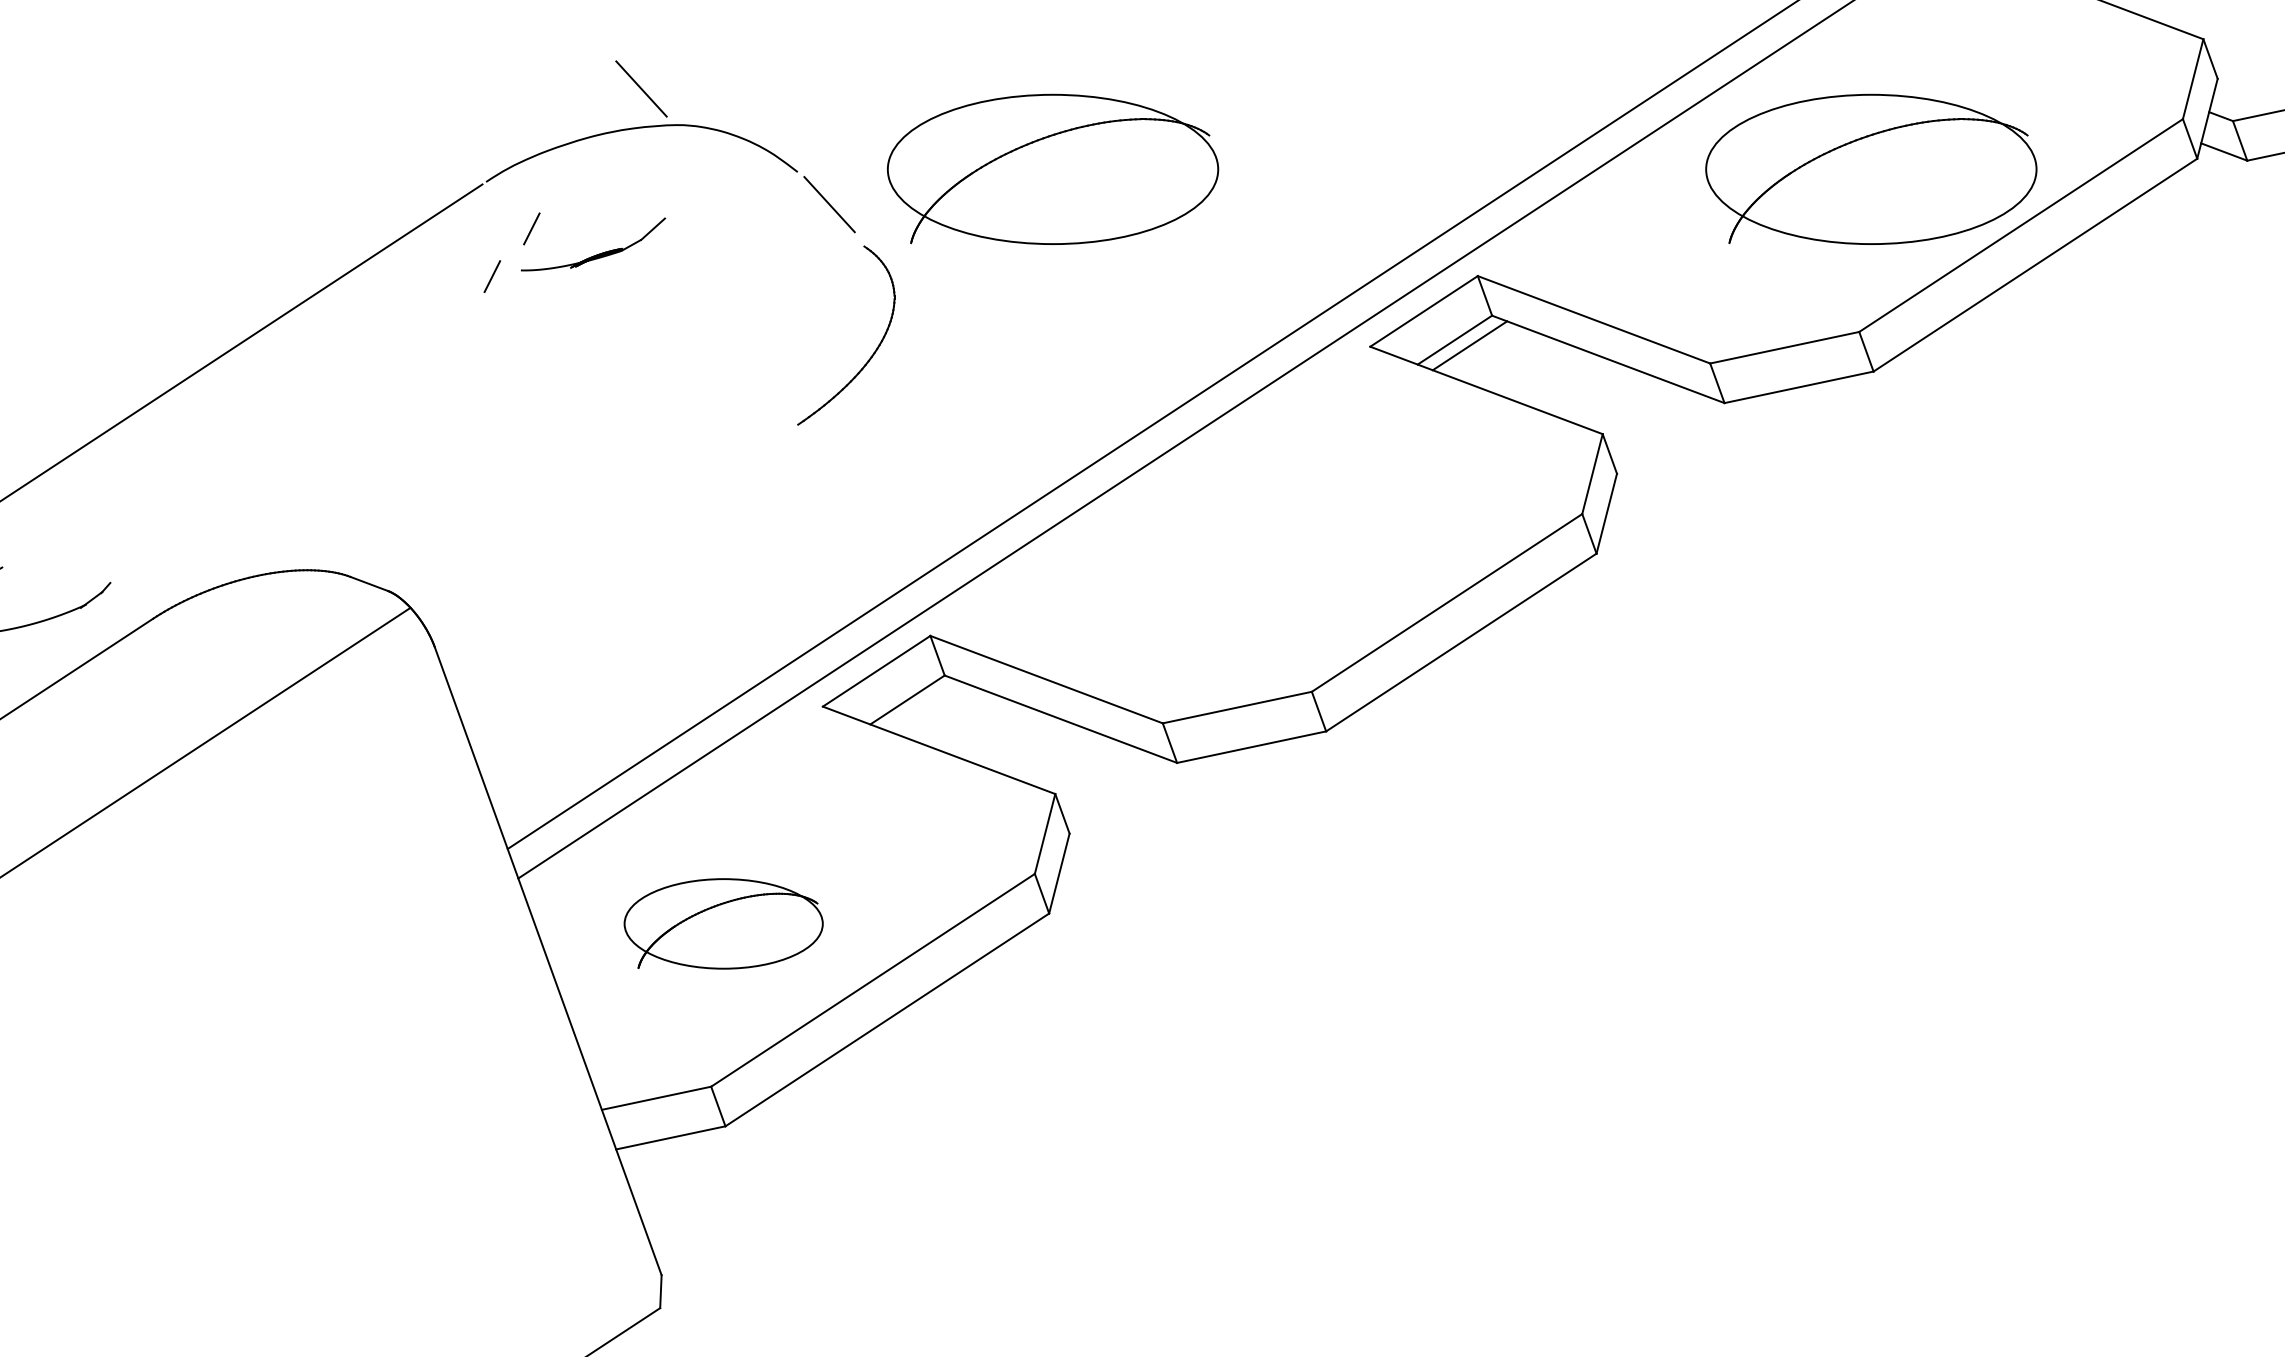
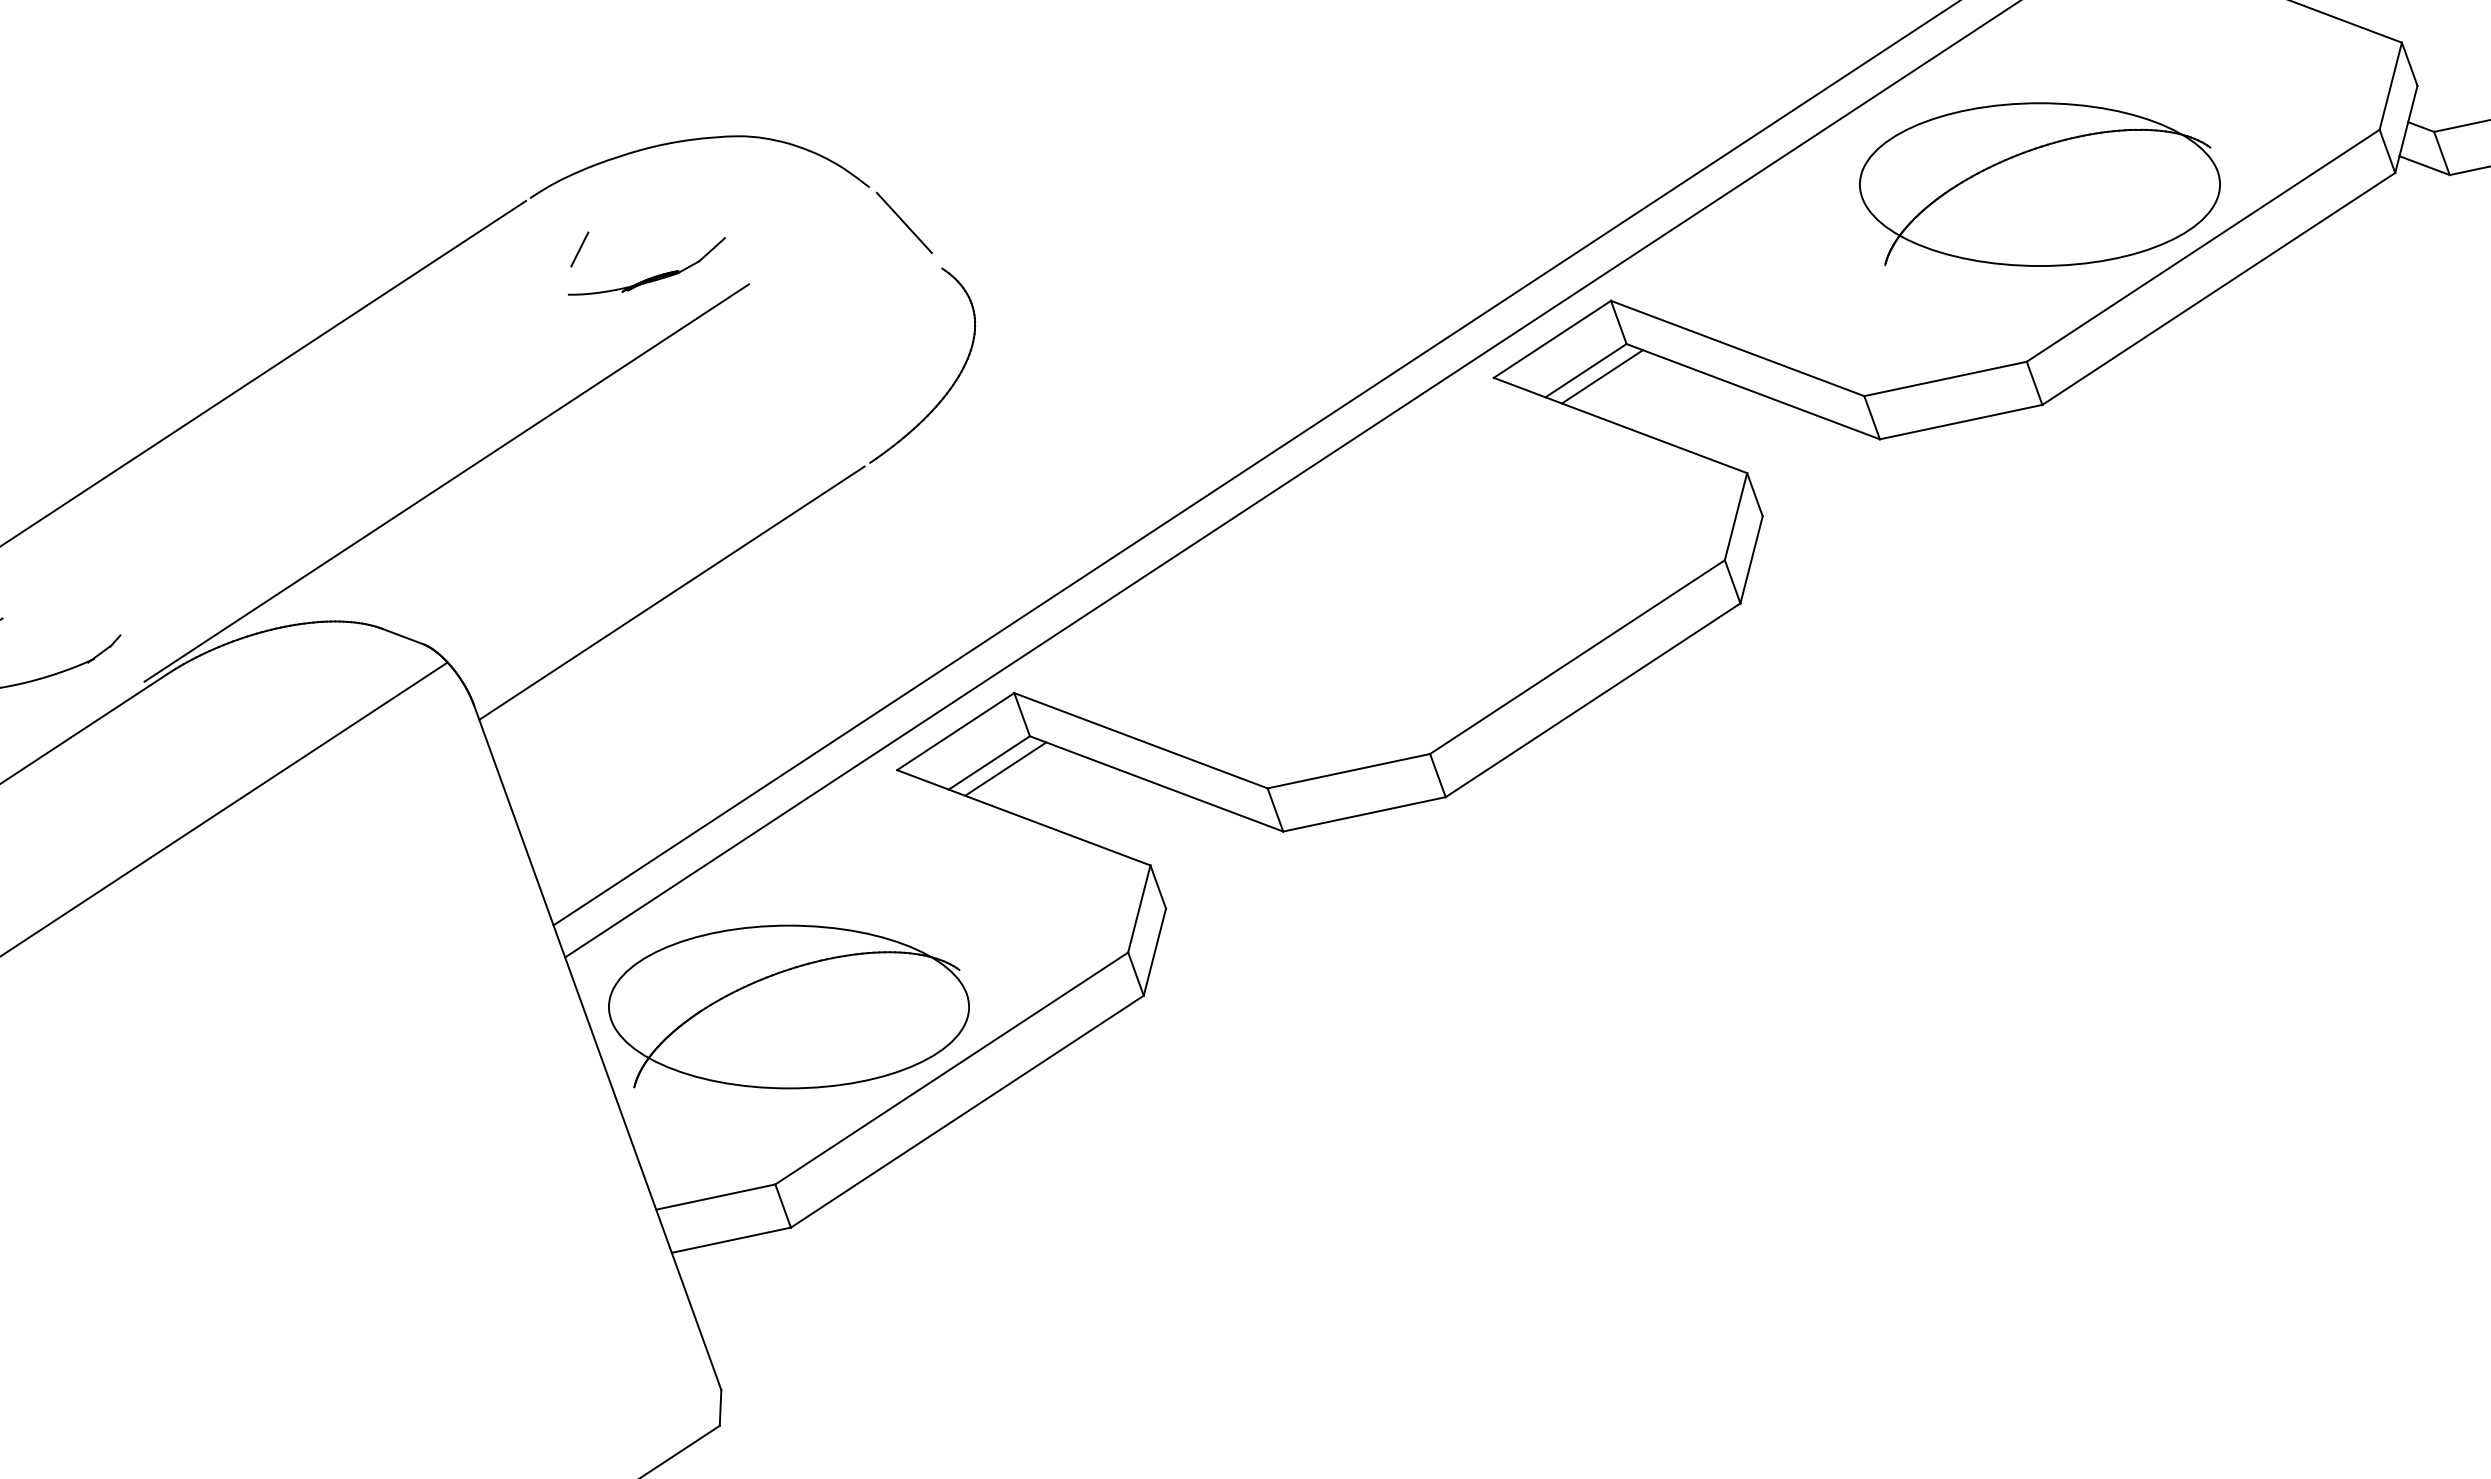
line: (640, 88) -> (698, 96), removed
part: (1052, 169) -> (1147, 184), removed
line: (492, 276) -> (536, 301), removed
line: (409, 442) -> (446, 482), added
line: (615, 543) -> (671, 592), added
line: (922, 705) -> (1005, 768), added
part: (723, 923) -> (788, 1006), size x1.67

